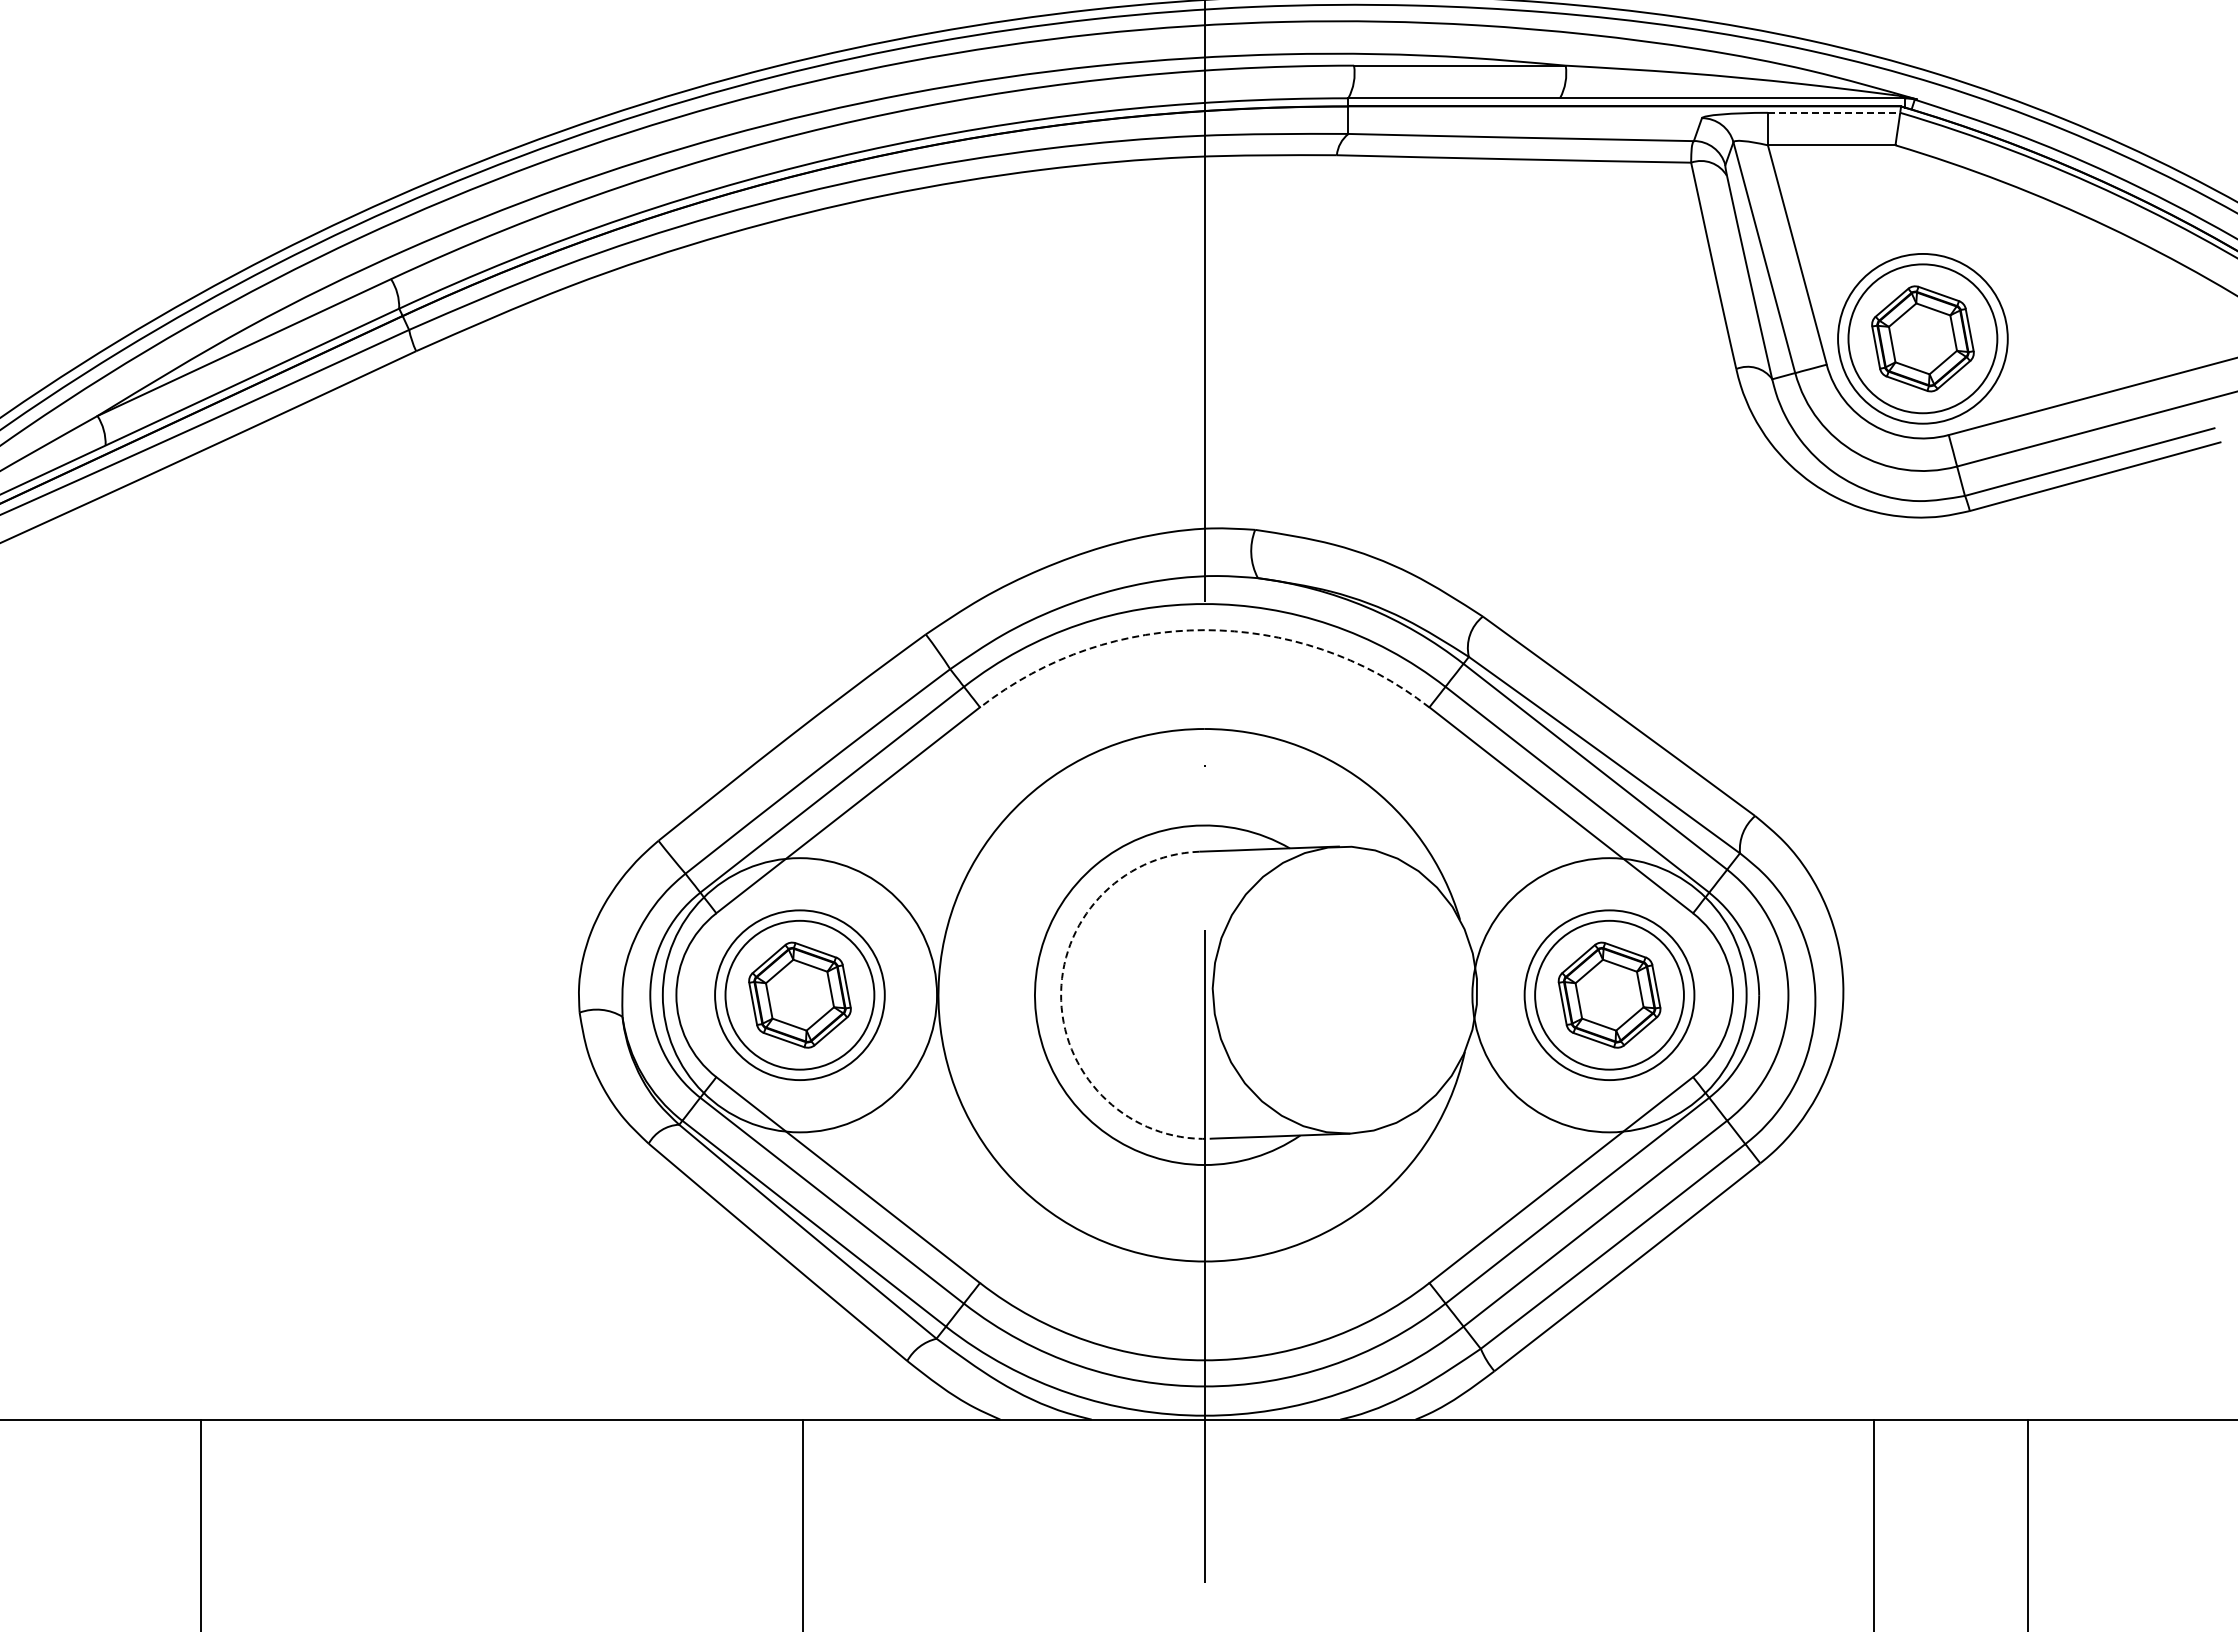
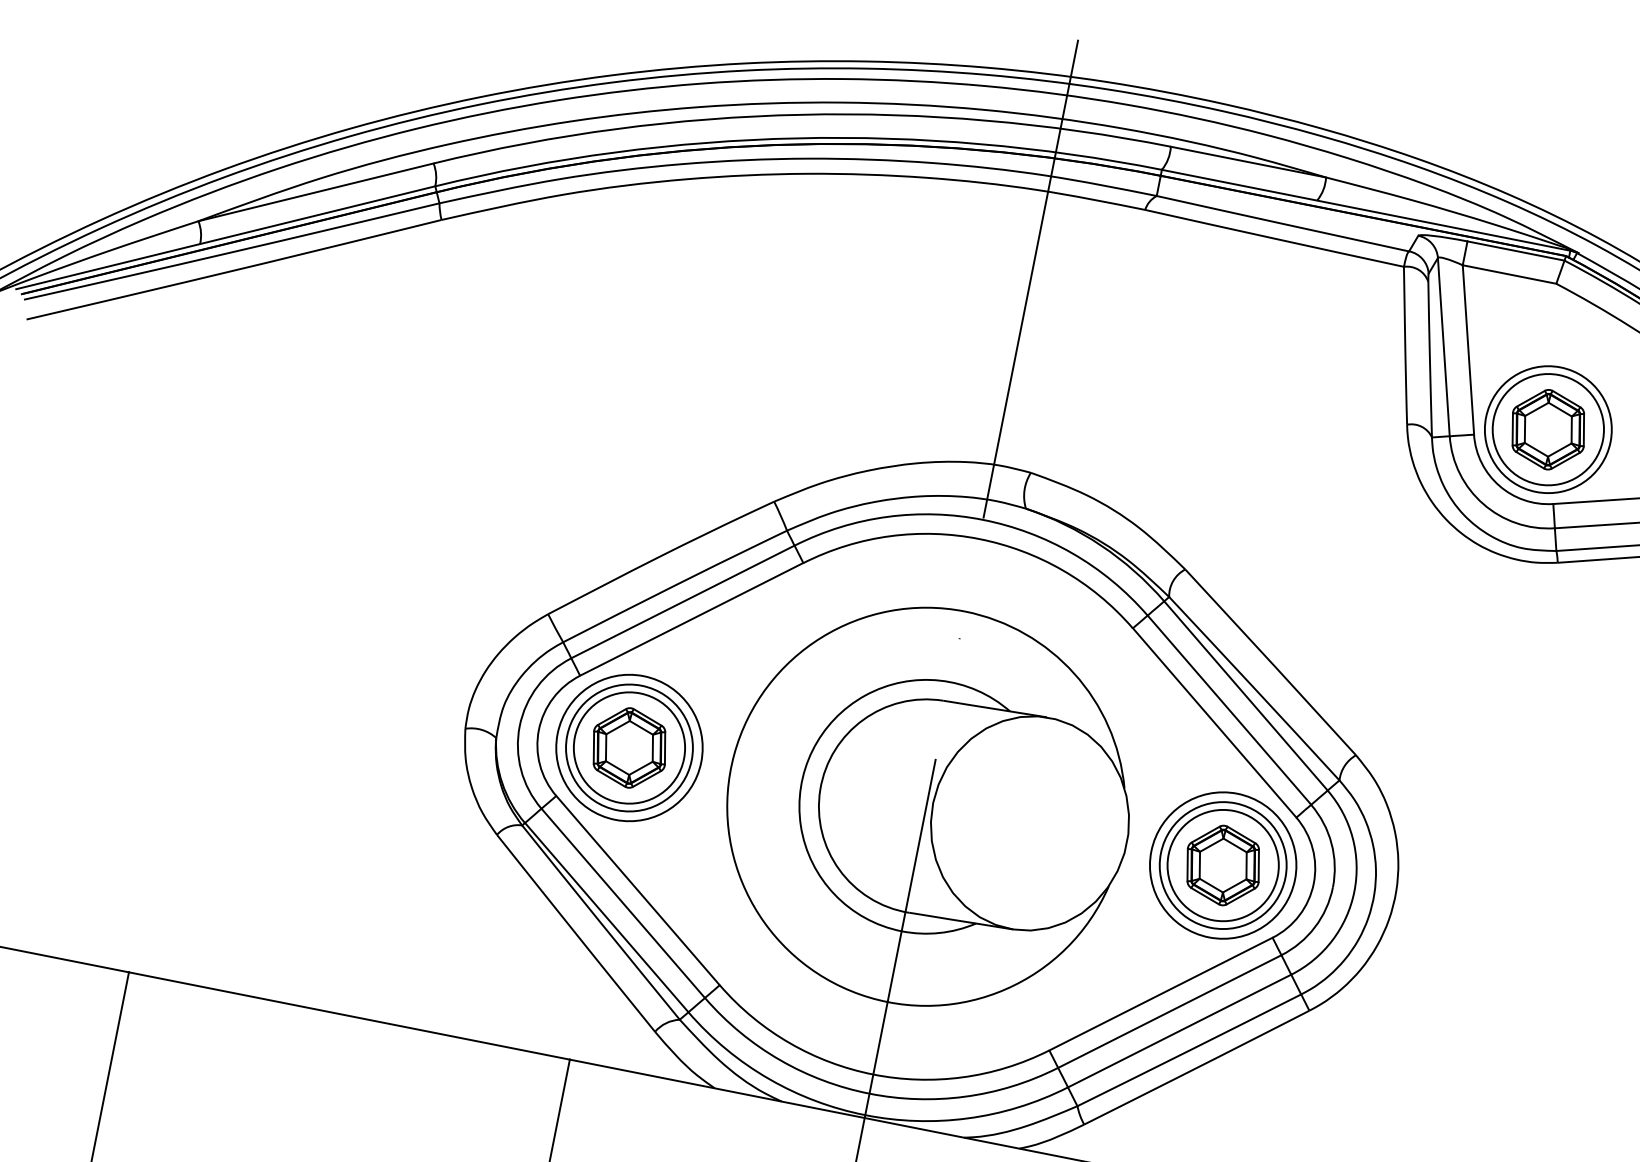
line: (1834, 112) -> (1516, 250), dashed -> solid
arc: (1204, 630) -> (979, 539), dashed -> solid
circle: (799, 995) -> (629, 748), size x0.71
circle: (1609, 995) -> (1223, 865), size x0.71
arc: (1061, 1000) -> (820, 789), dashed -> solid

